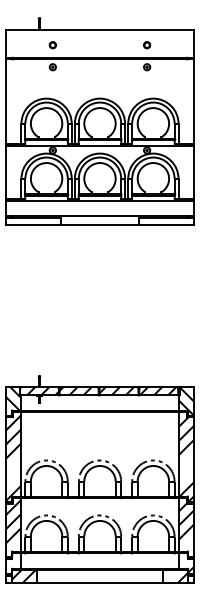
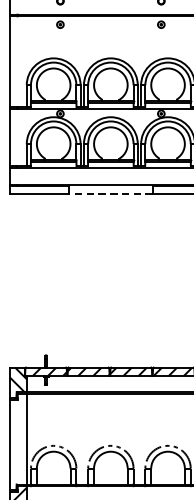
line: (99, 225) -> (110, 194), solid -> dashed
hatch: (13, 458) -> (18, 443), removed

